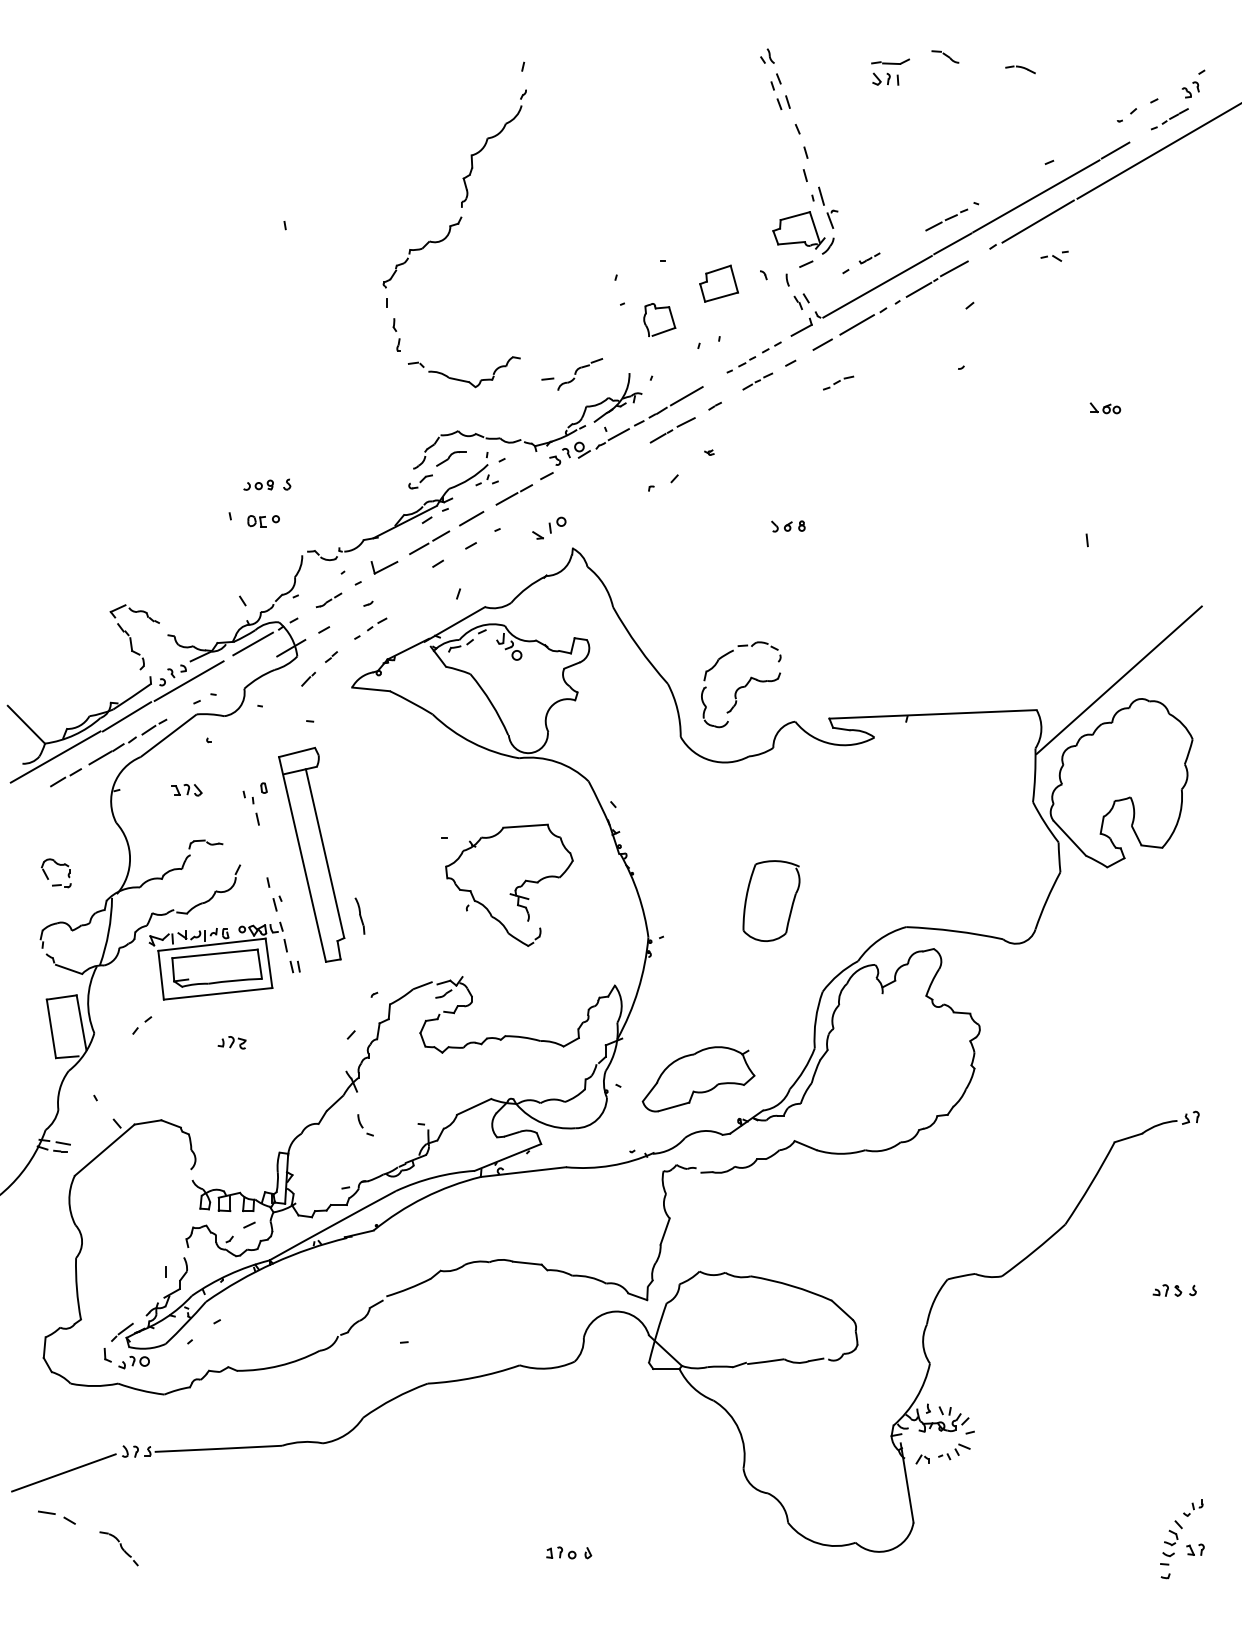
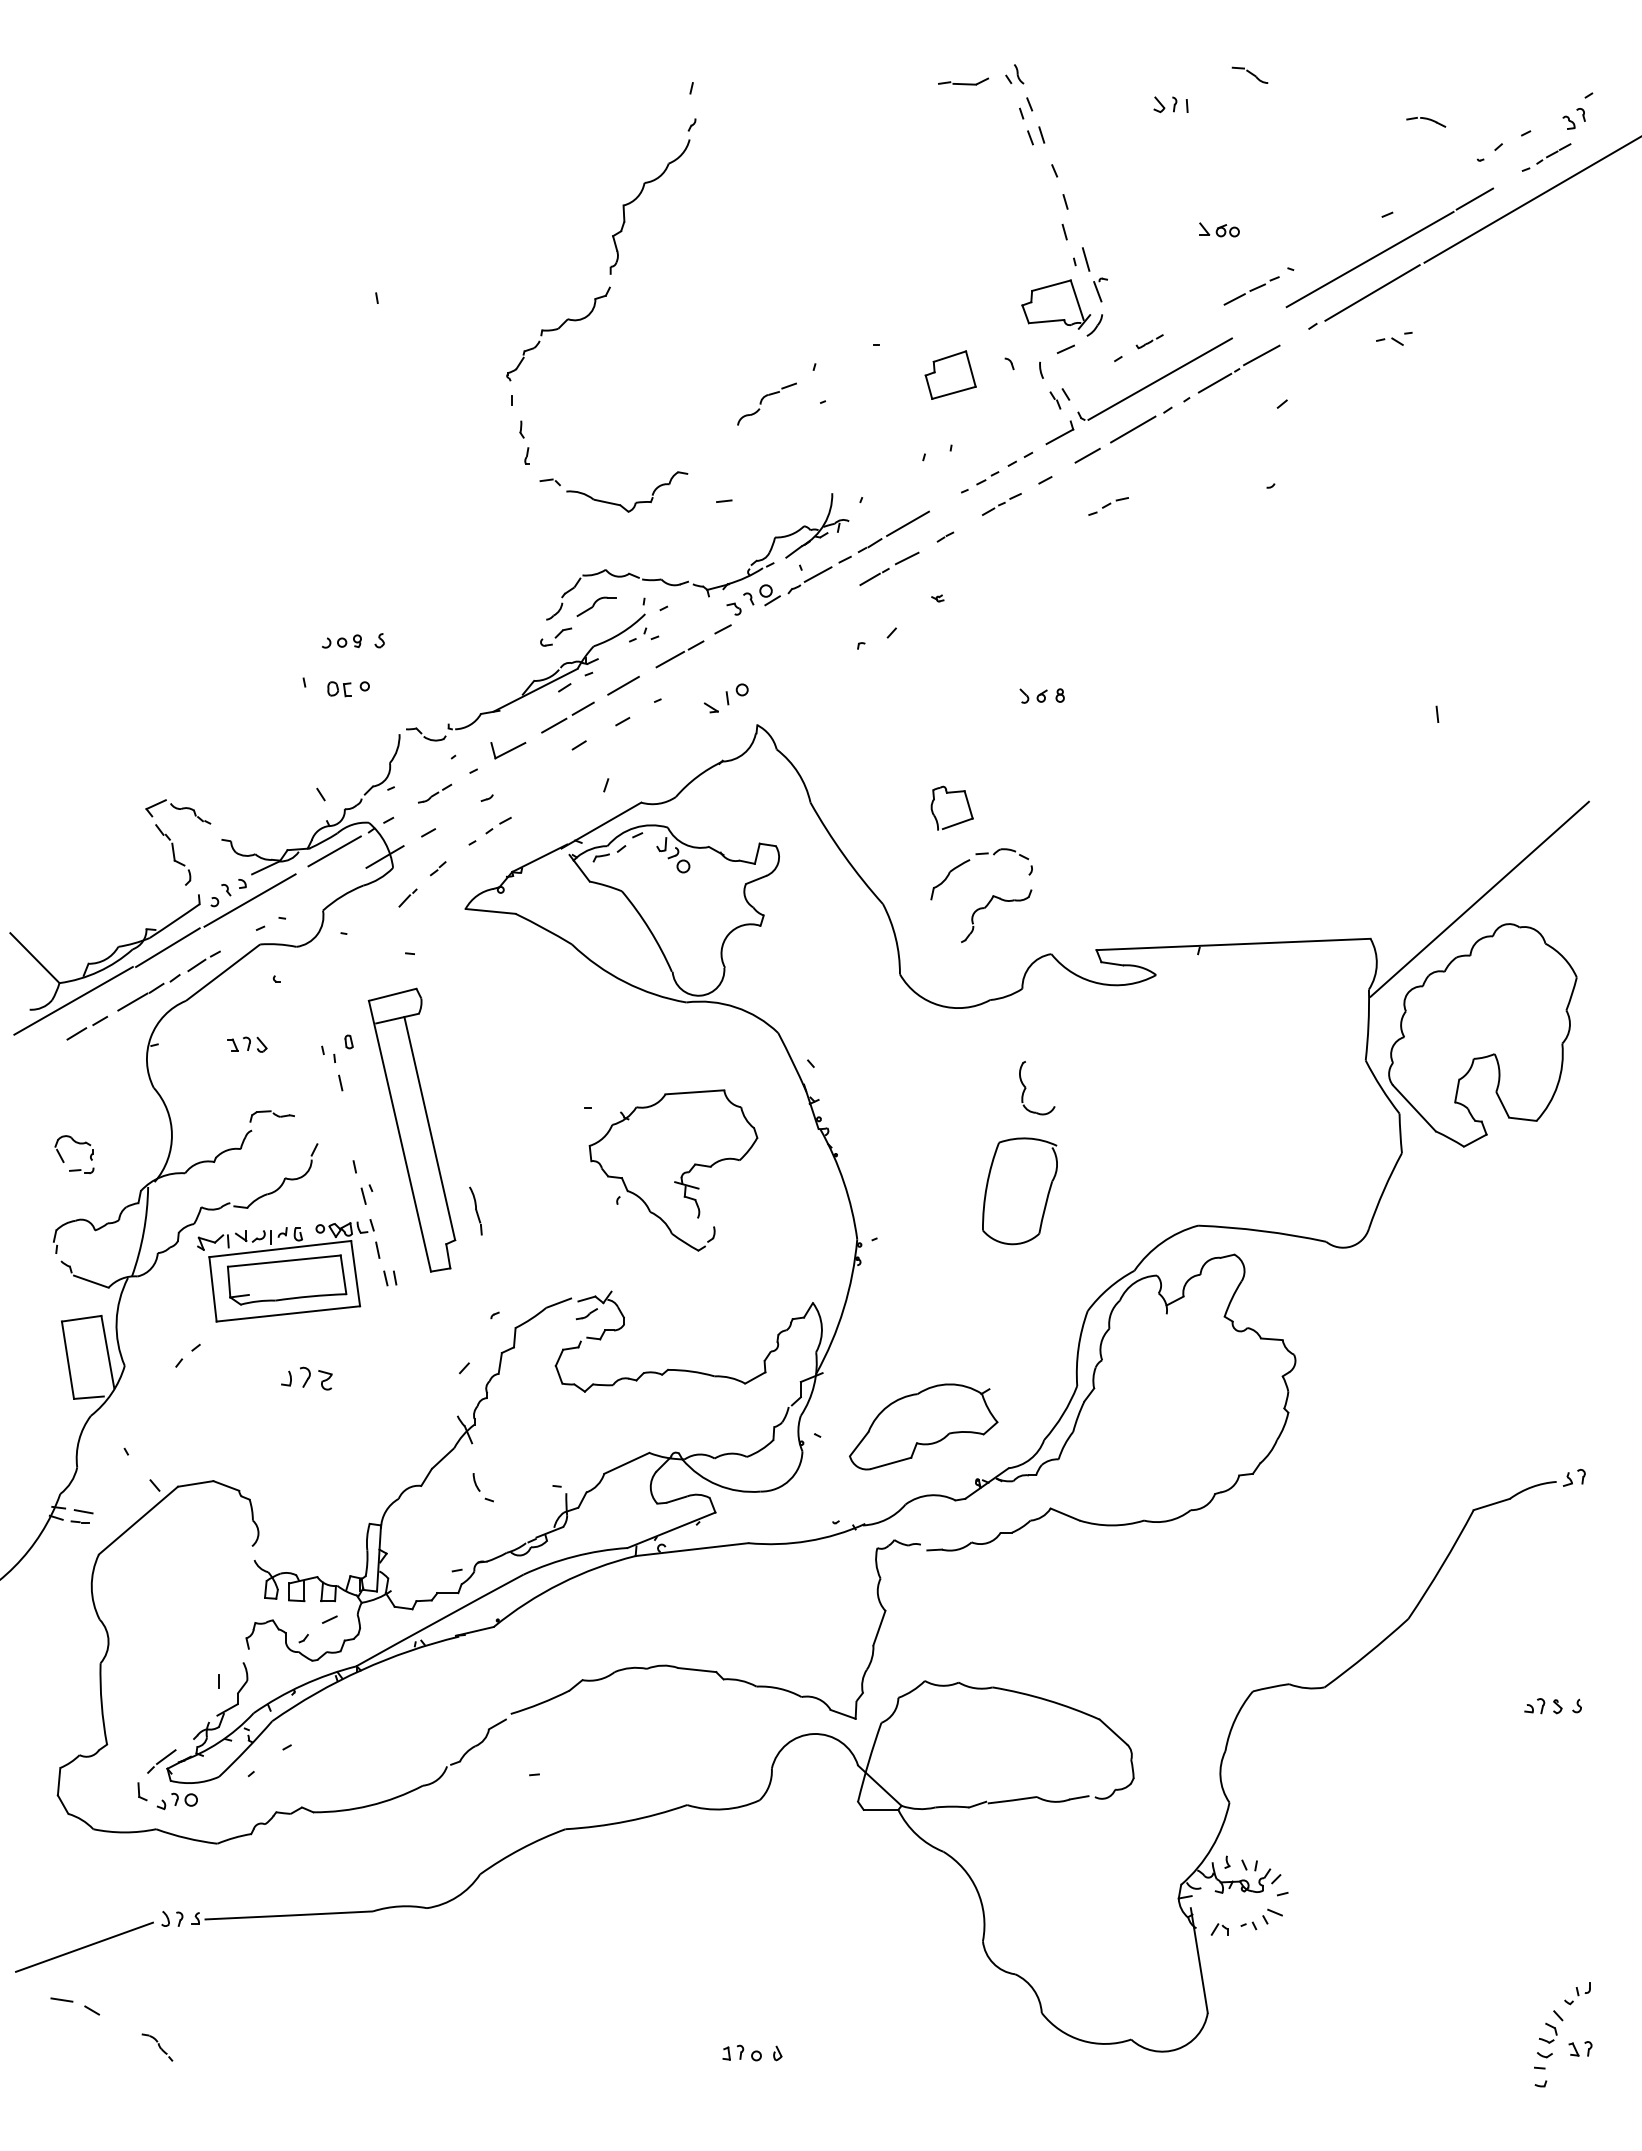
part: (890, 61) -> (963, 81), moved
part: (1020, 69) -> (1426, 122), moved
line: (952, 243) -> (1259, 322), removed
part: (659, 308) -> (951, 793), moved
part: (579, 374) -> (766, 403), moved
part: (1105, 408) -> (1219, 229), moved
part: (706, 707) -> (1026, 1088), moved
part: (231, 1042) -> (306, 1378), size x1.4
part: (119, 1548) -> (157, 2047), size x0.6

